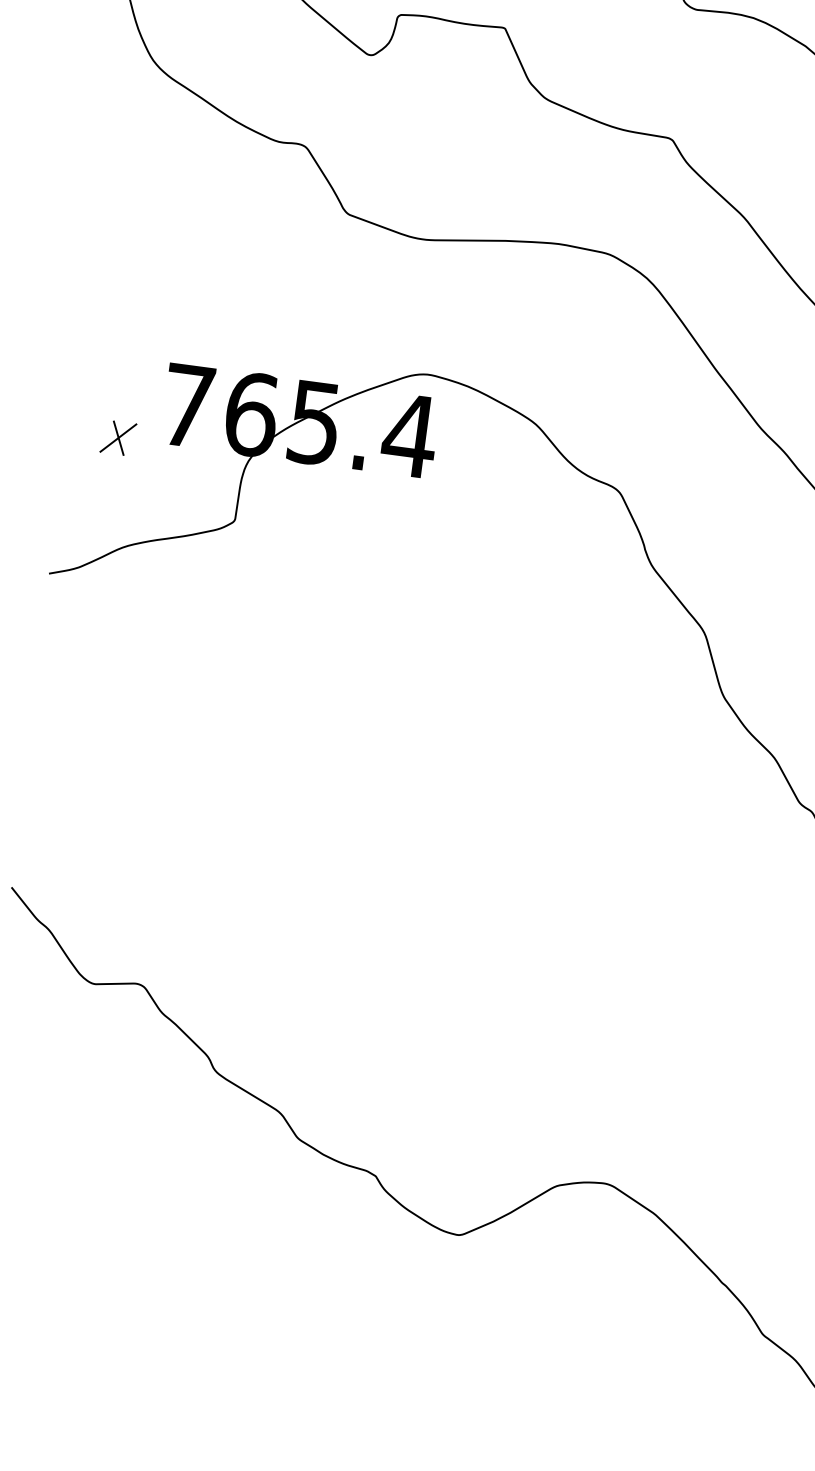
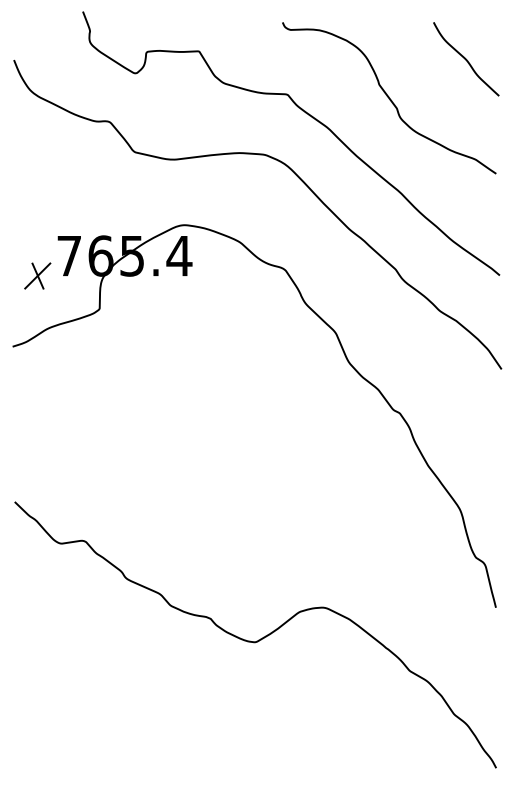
part: (118, 438) -> (37, 276), size x1.6

